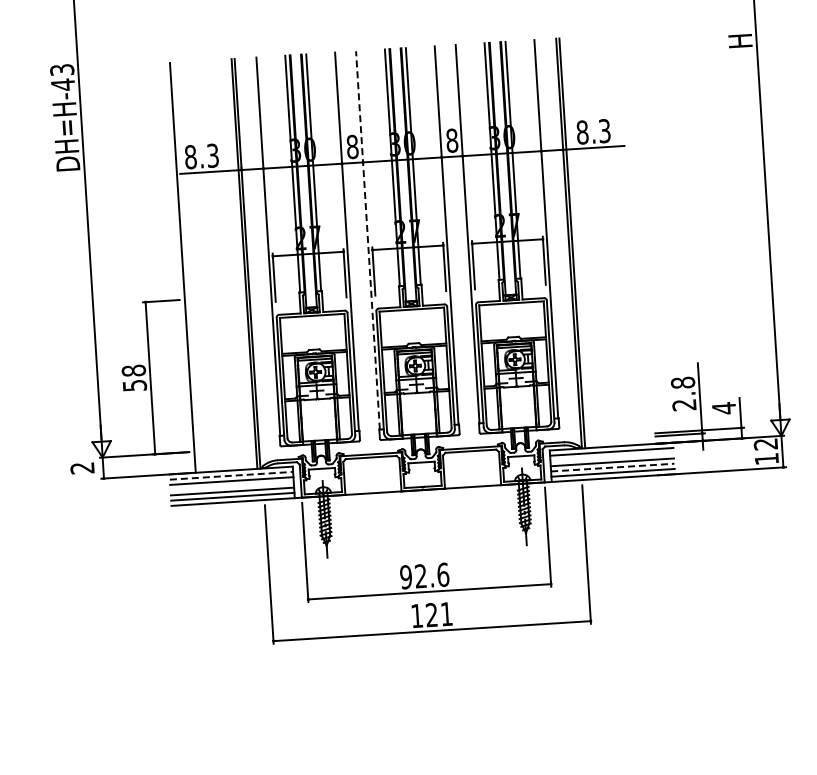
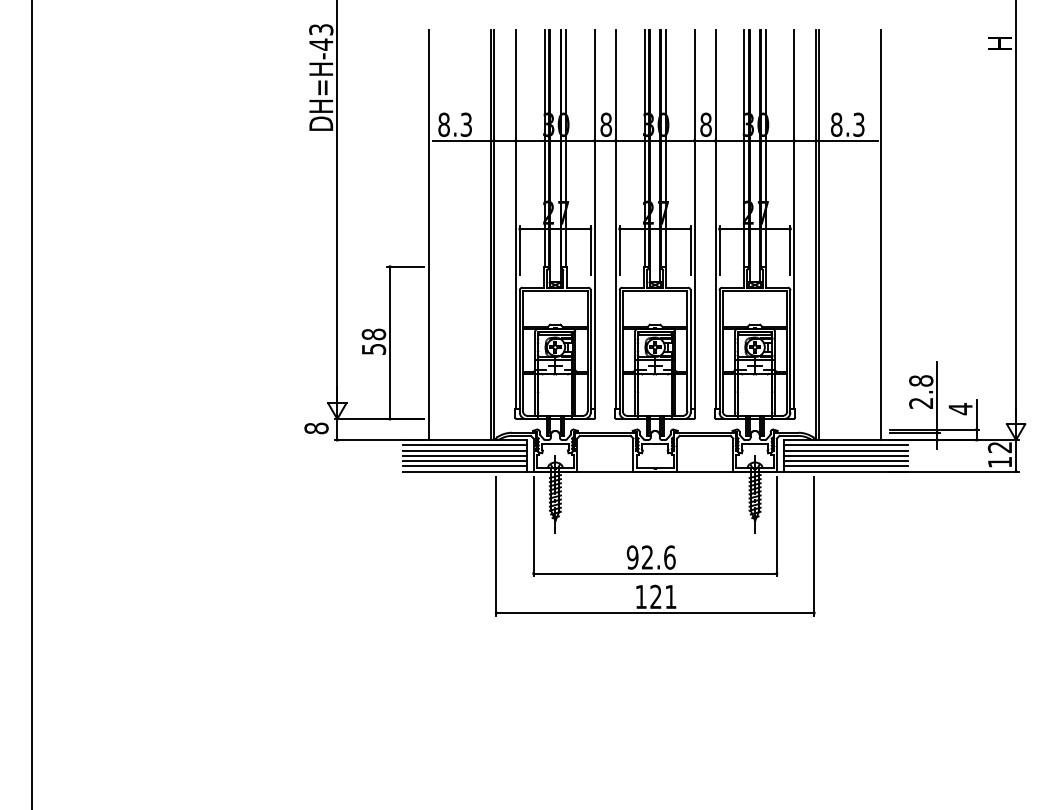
line: (634, 239) -> (881, 234), added
line: (367, 240) -> (615, 219), dashed -> solid
line: (611, 457) -> (845, 450), added
line: (612, 467) -> (845, 461), dashed -> solid
text: (82, 468) -> (316, 428), 2 -> 8
line: (231, 475) -> (464, 445), dashed -> solid
line: (231, 485) -> (464, 455), added

